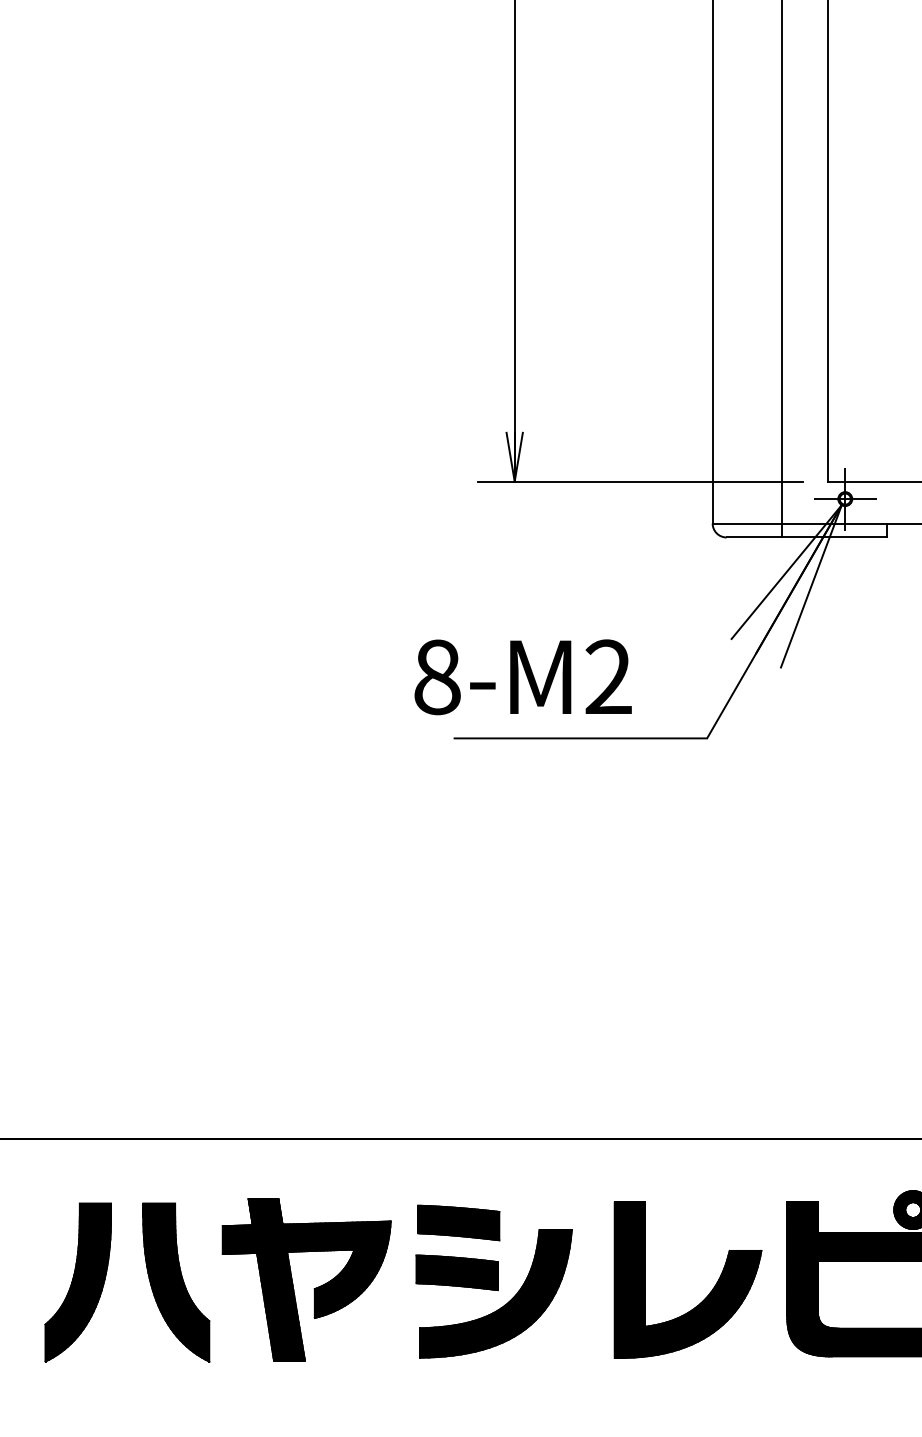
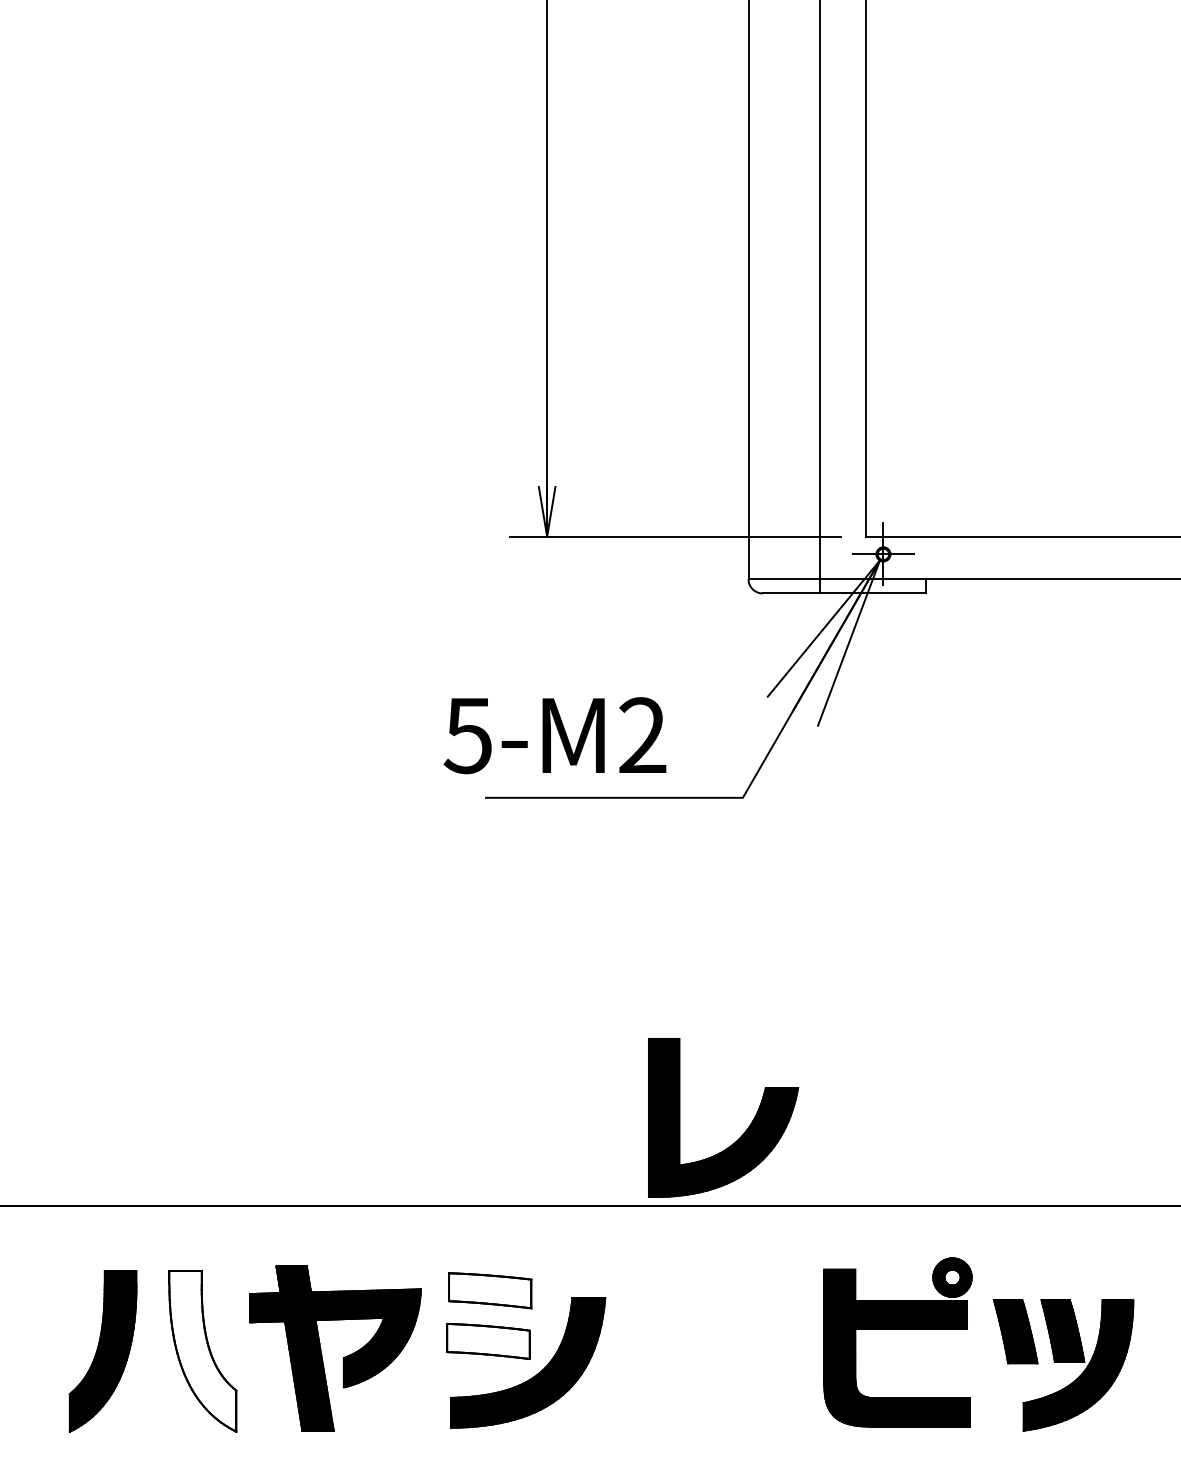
text: (436, 677) -> (467, 735), 8-M2 -> 5-M2
fill: (459, 1222) -> (490, 1290), removed
fill: (457, 1272) -> (488, 1341), removed
fill: (175, 1282) -> (202, 1351), removed
part: (705, 1297) -> (741, 1135), moved

